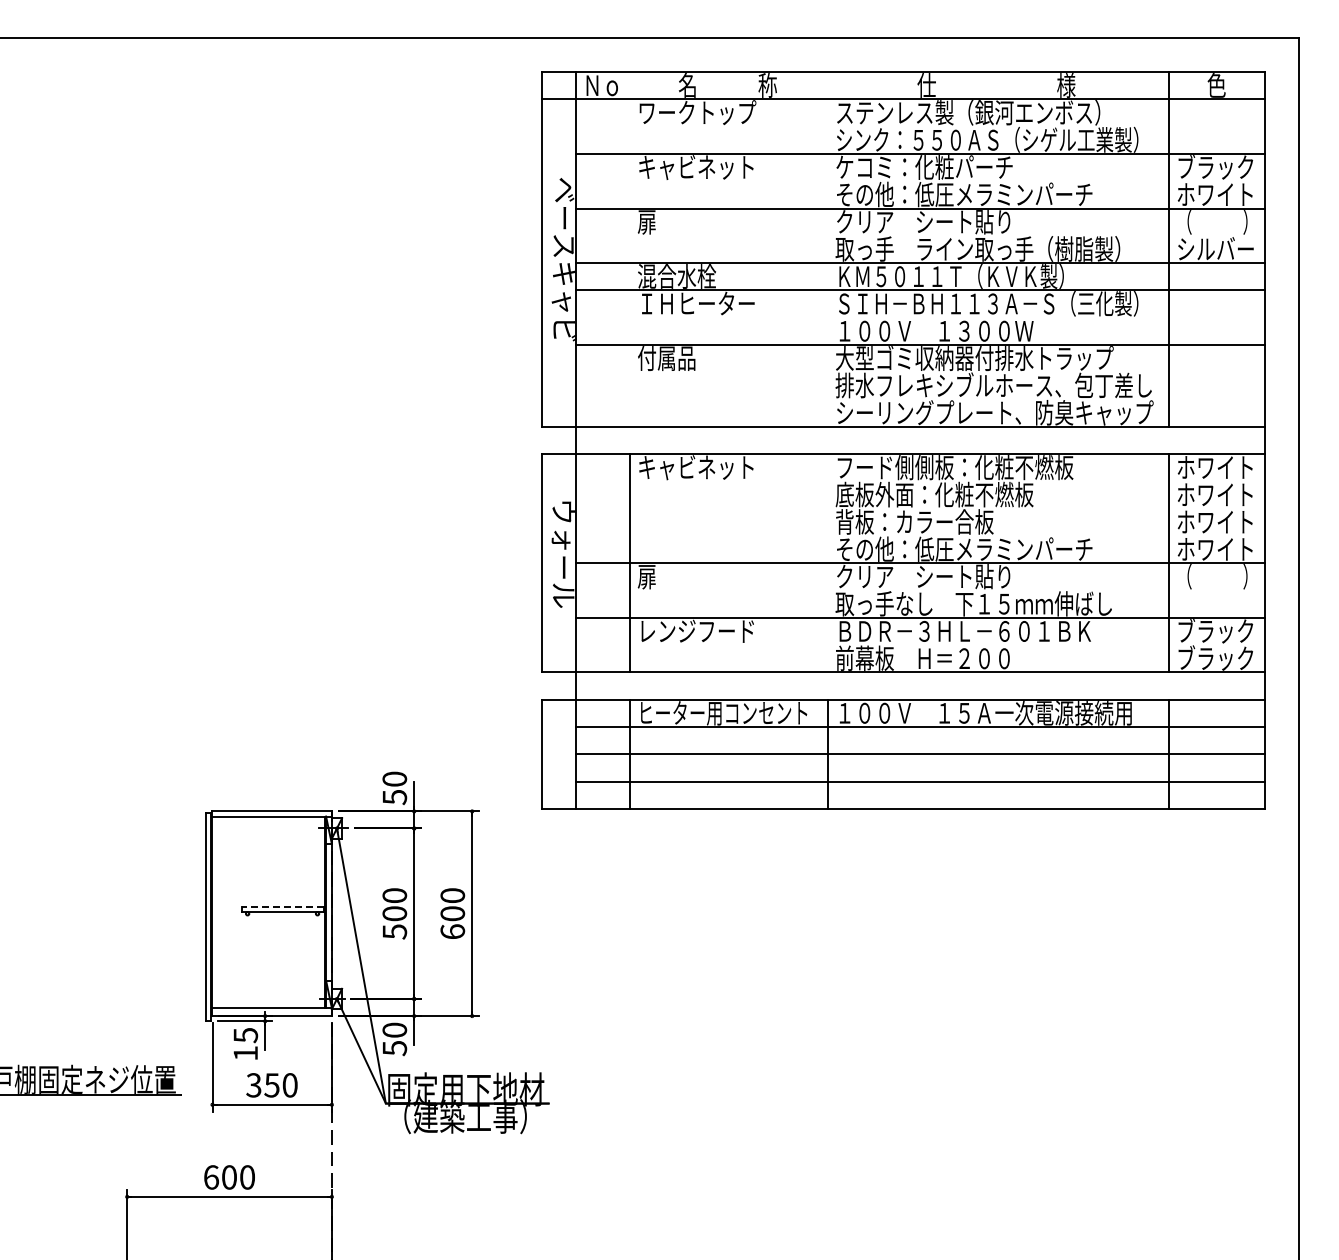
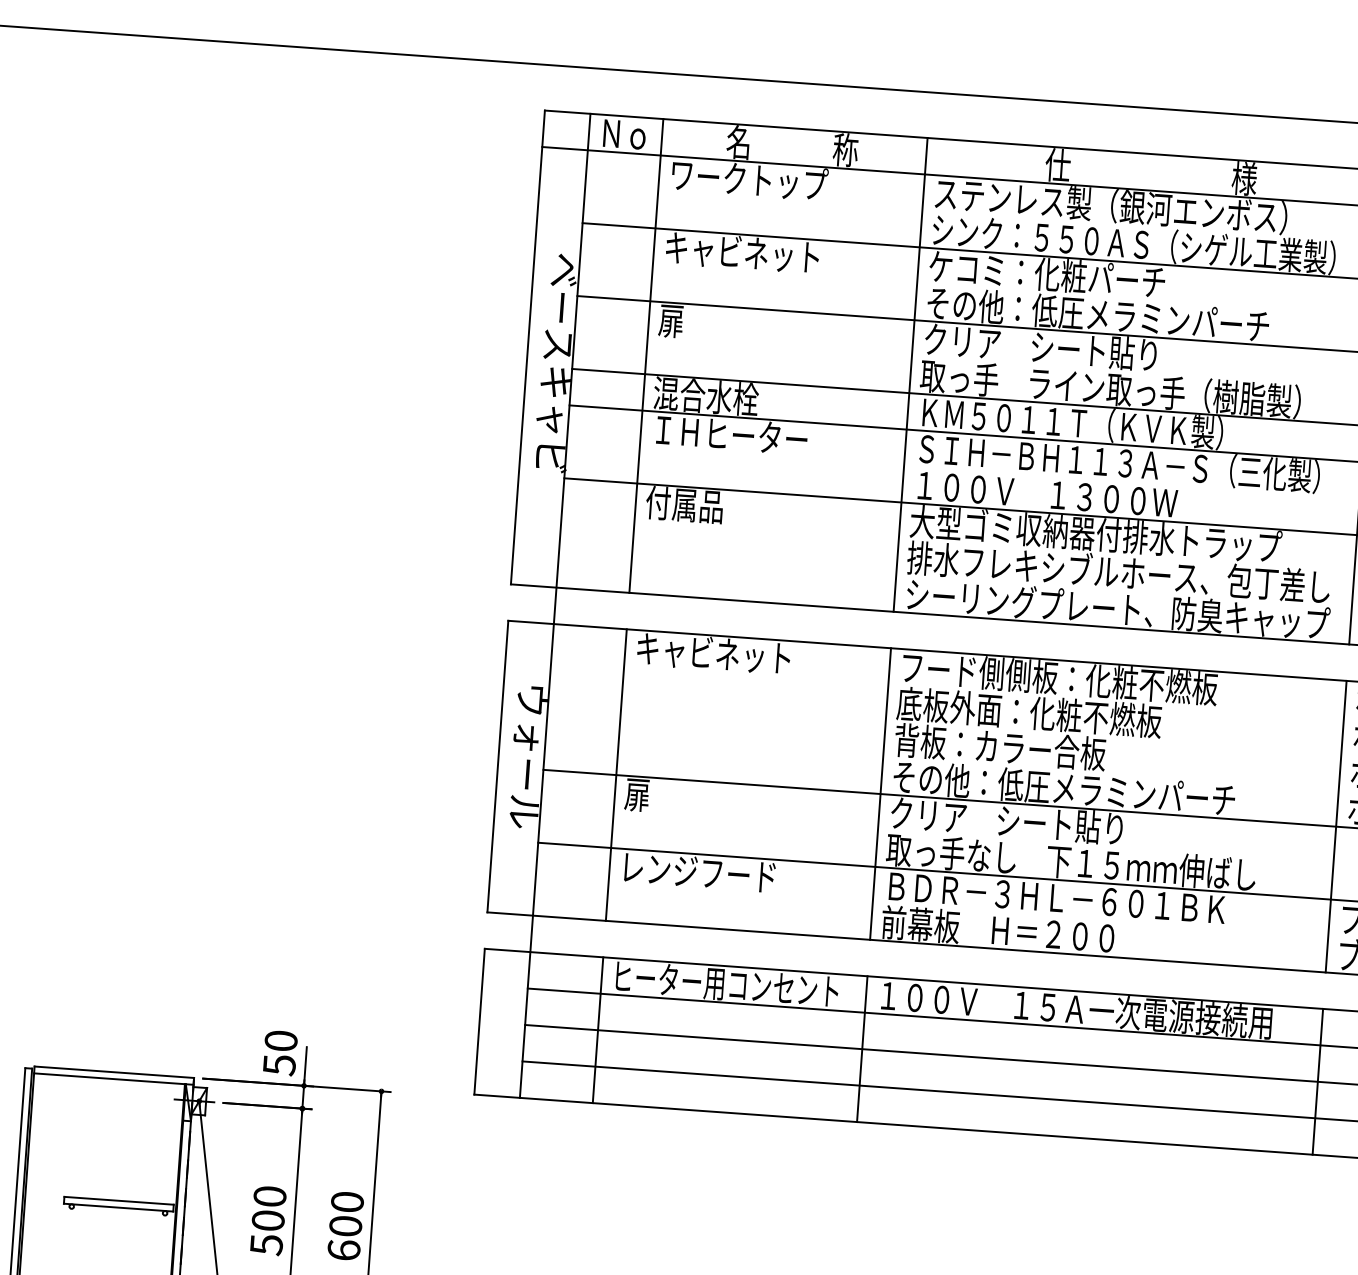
line: (630, 249) -> (646, 356), added
line: (828, 249) -> (911, 375), added
line: (828, 563) -> (881, 794), added
line: (282, 906) -> (119, 1200), dashed -> solid

